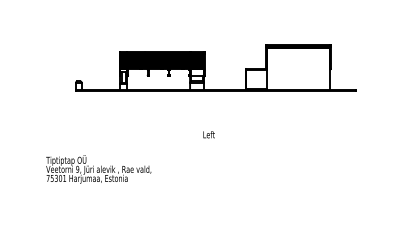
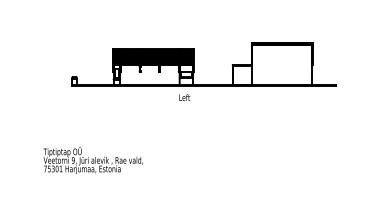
text: (208, 134) -> (184, 97), moved

